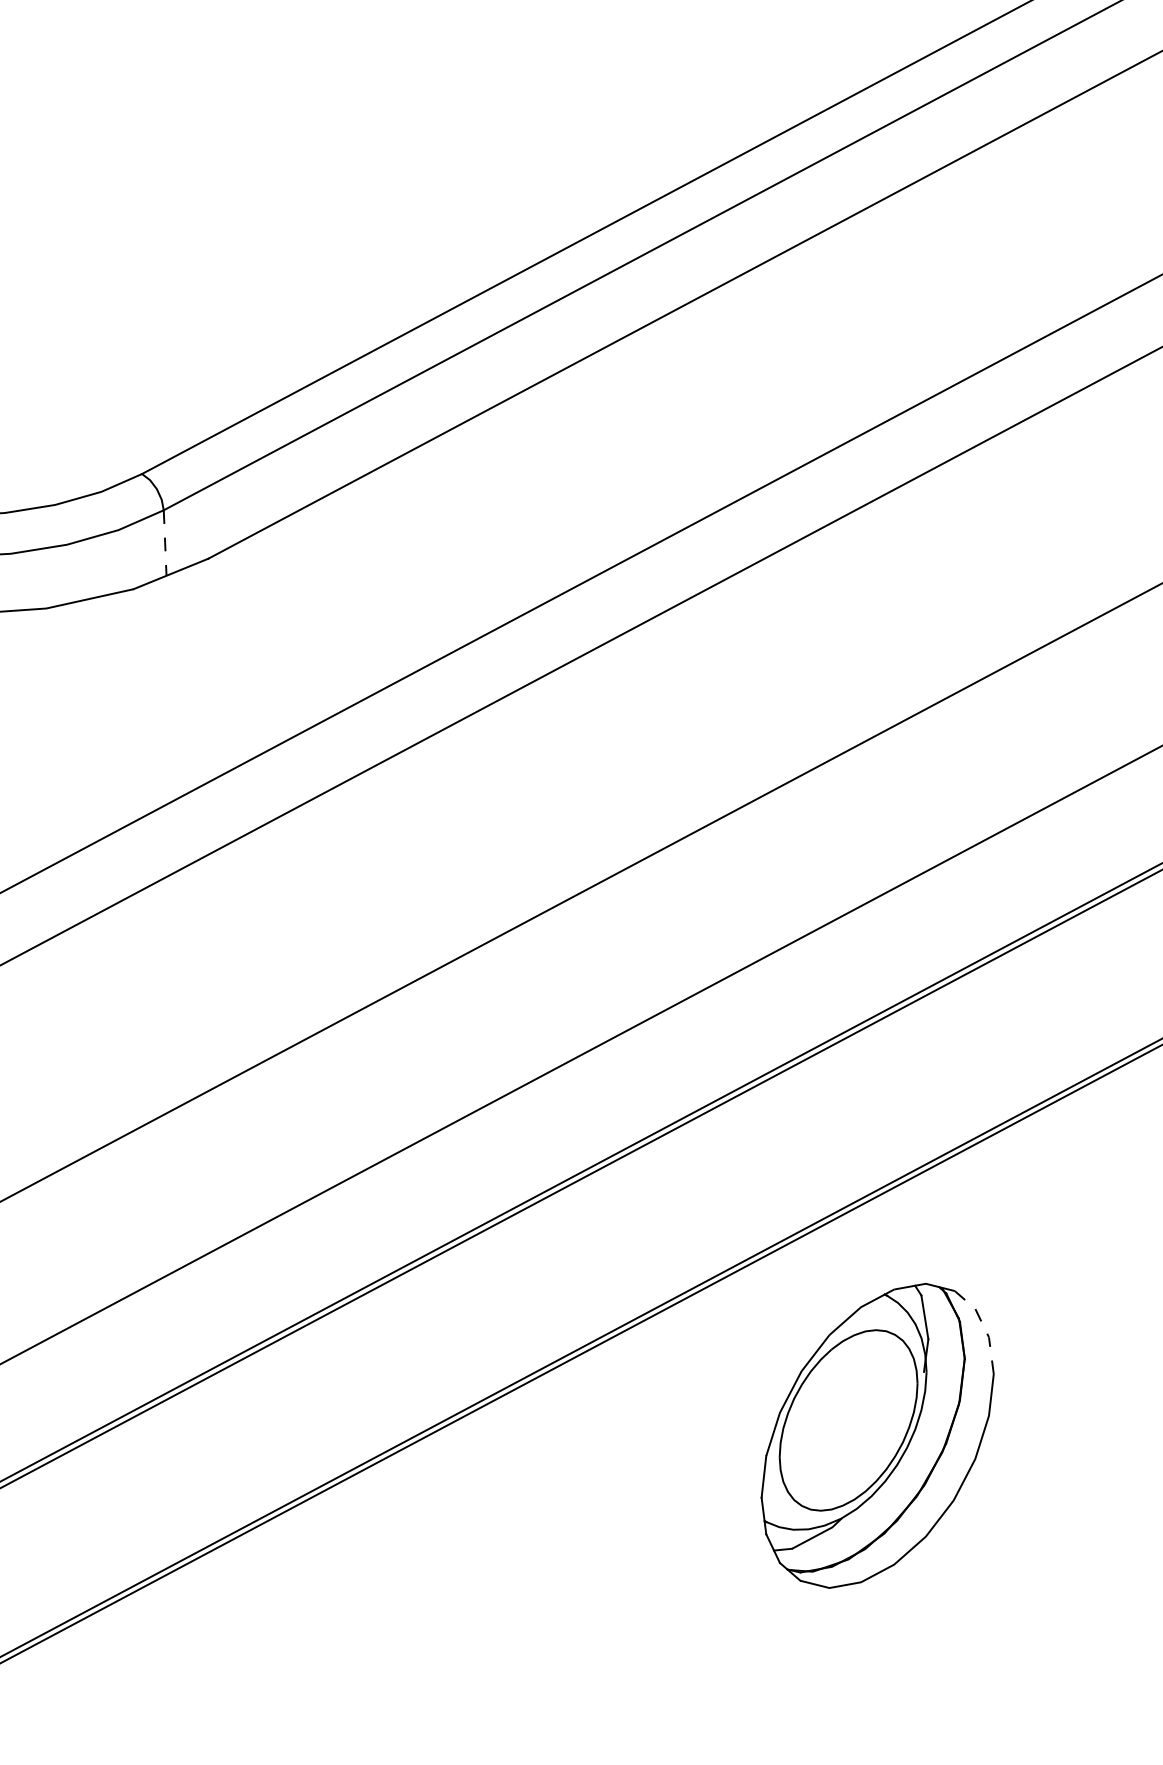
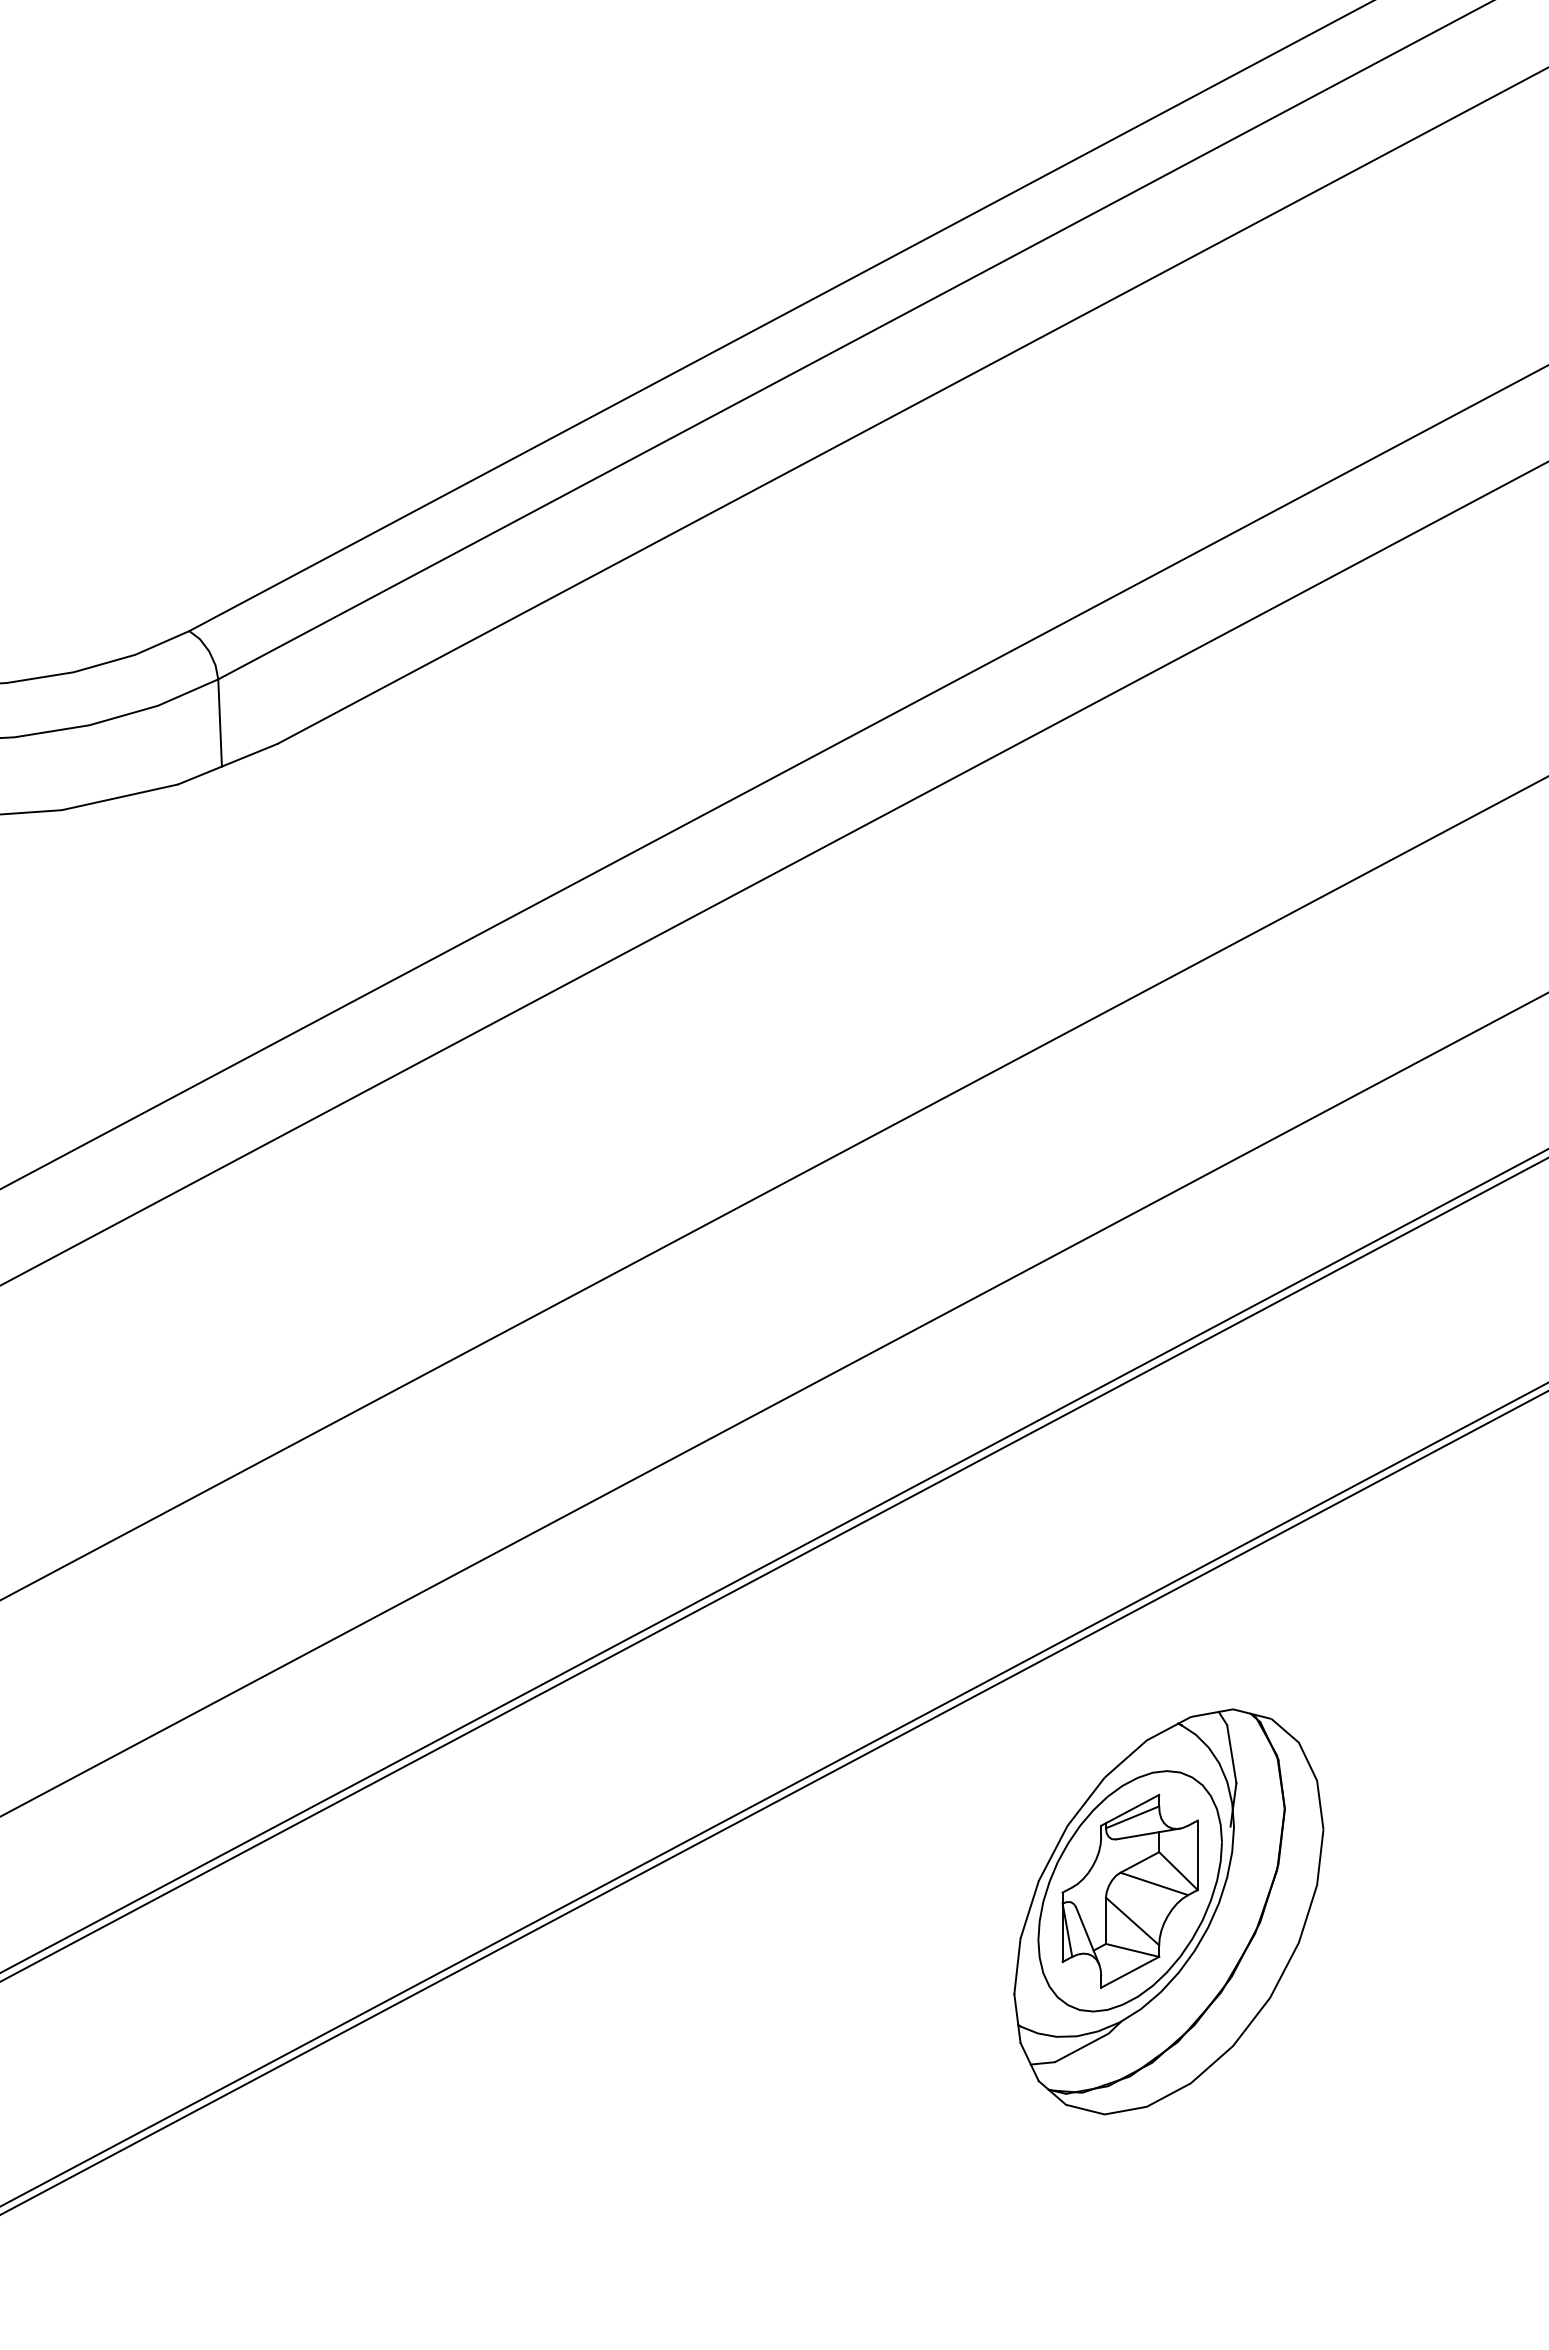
line: (165, 543) -> (220, 723), dashed -> solid
line: (984, 1327) -> (1310, 1767), dashed -> solid
part: (848, 1419) -> (1129, 1890), added

